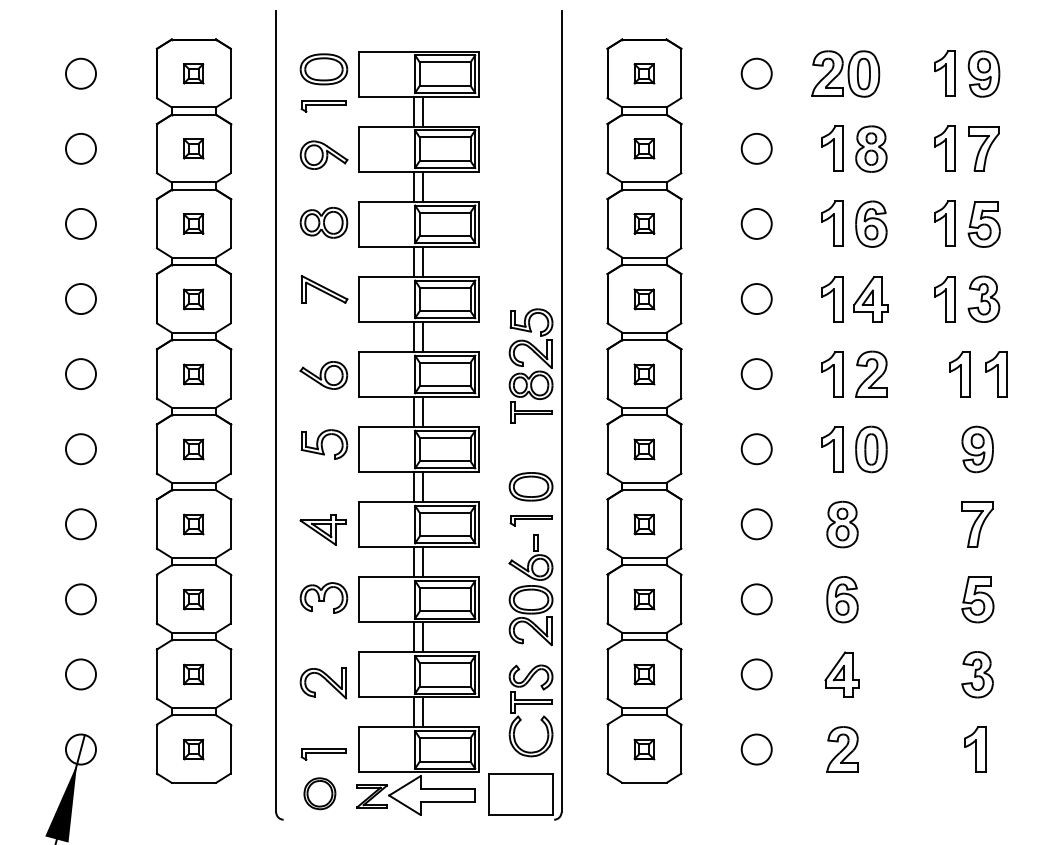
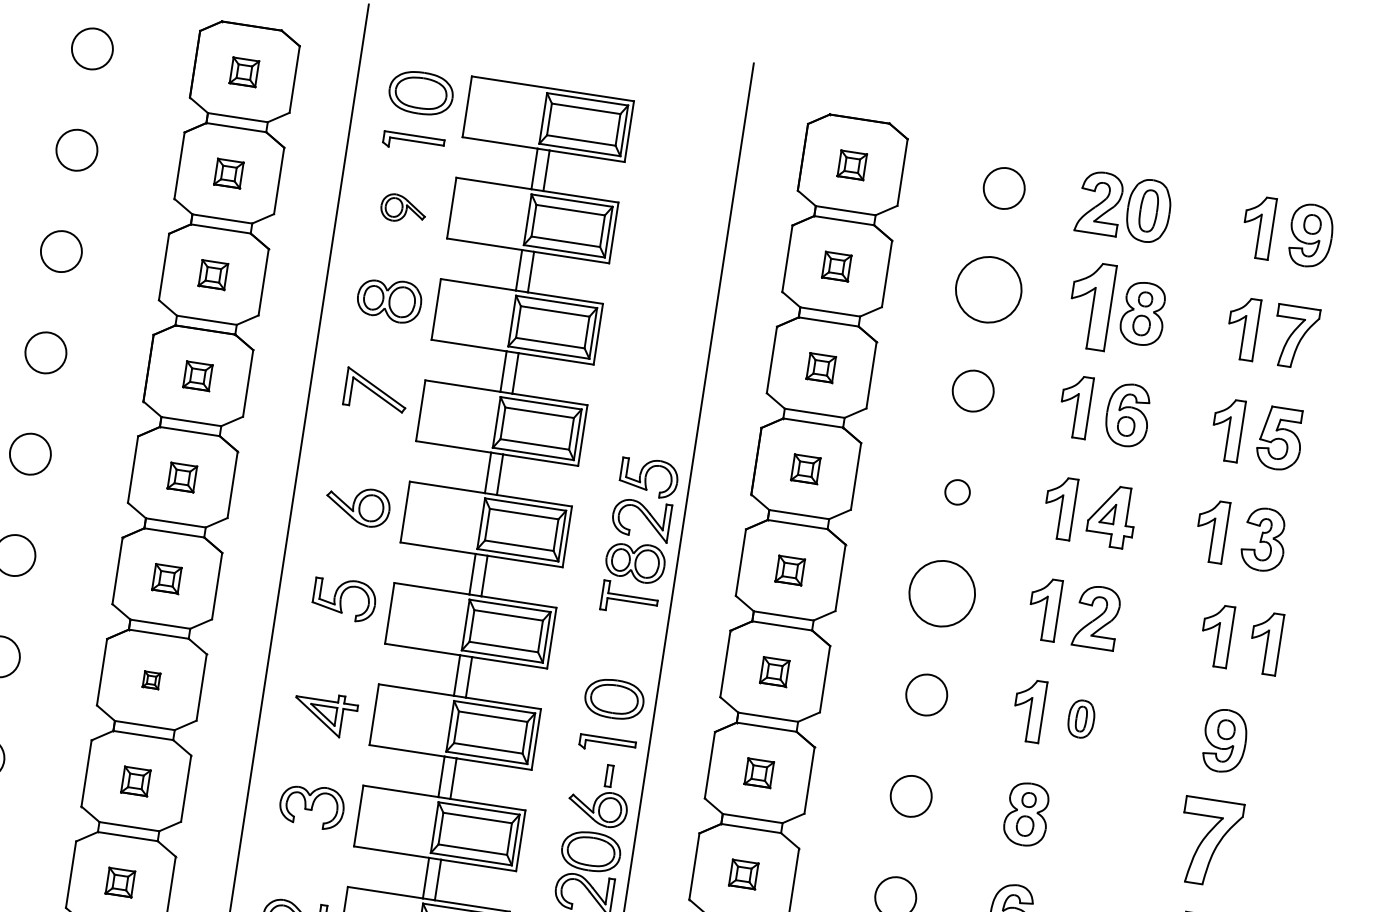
circle: (756, 148) -> (988, 289), size x1.6
part: (832, 148) -> (1091, 304), size x1.4
part: (323, 154) -> (402, 207), size x0.7
circle: (756, 298) -> (957, 491), size x0.6
circle: (756, 374) -> (941, 594), size x1.6
part: (871, 449) -> (1081, 719), size x0.6
part: (193, 524) -> (151, 680), size x0.6
part: (977, 524) -> (1209, 842), size x1.4

